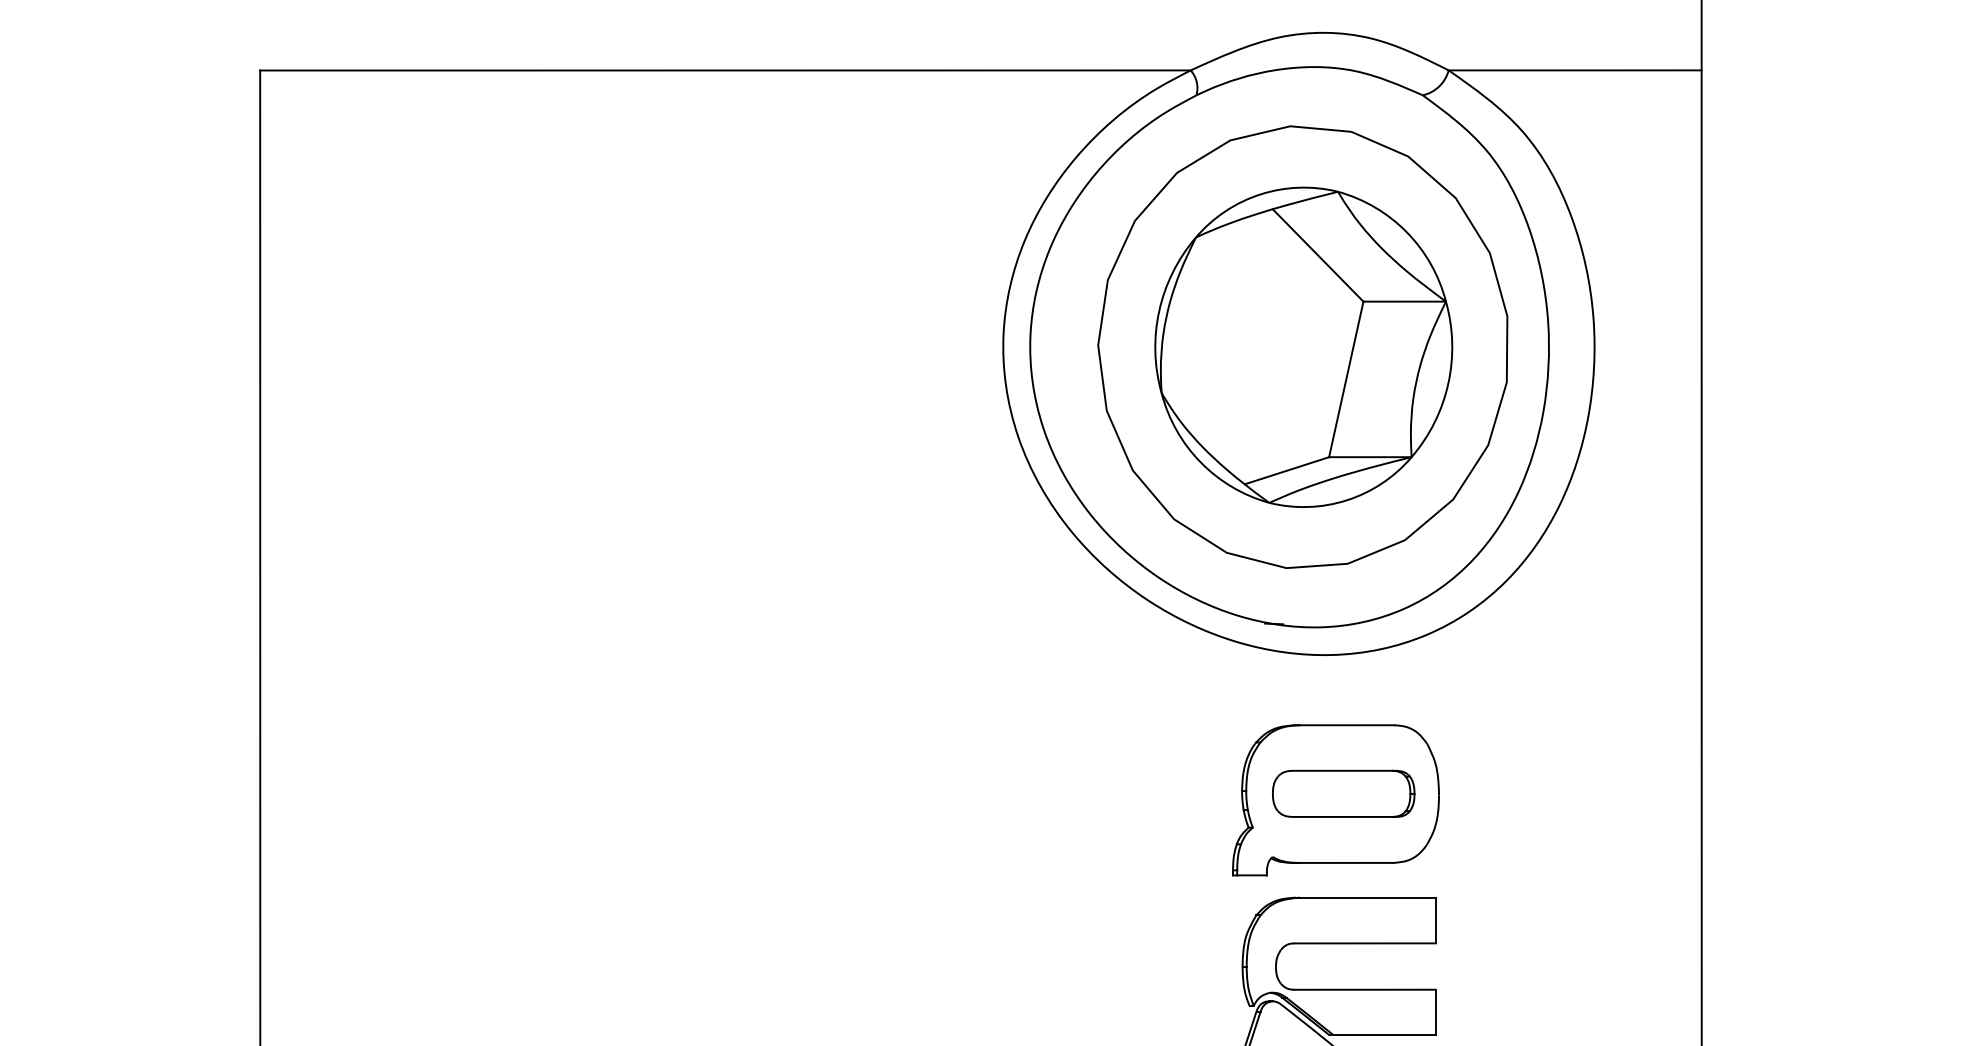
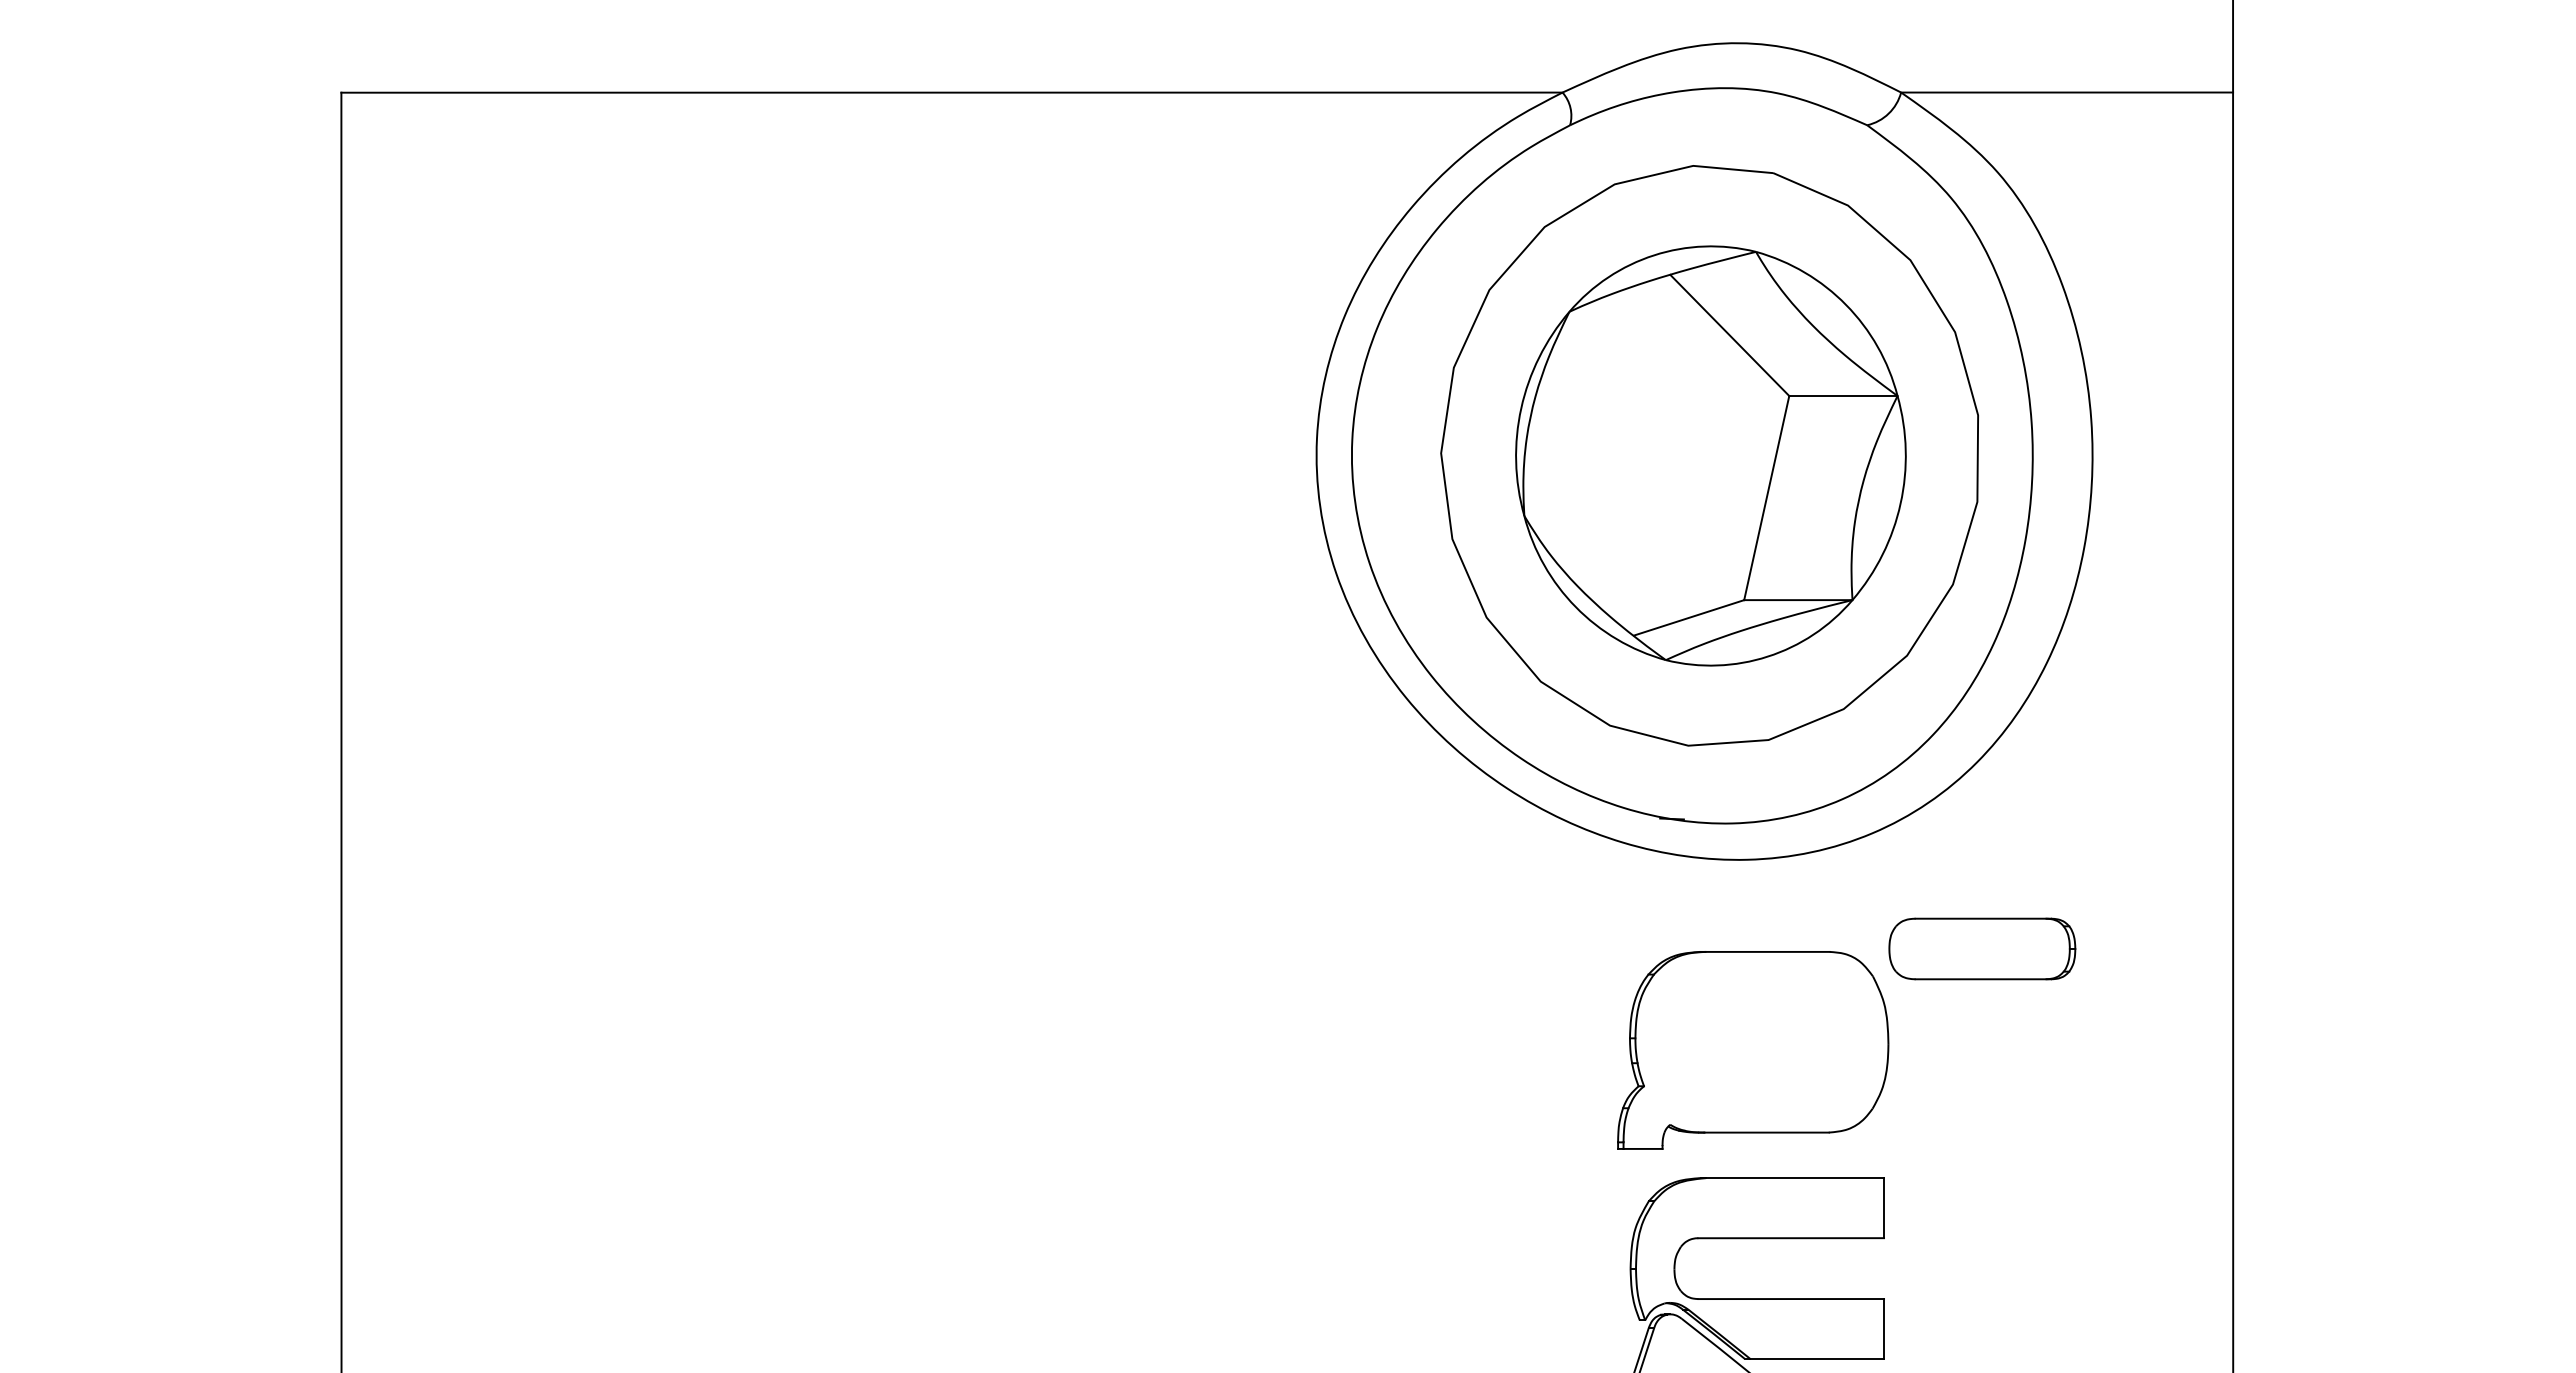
part: (1343, 793) -> (1982, 948), moved

